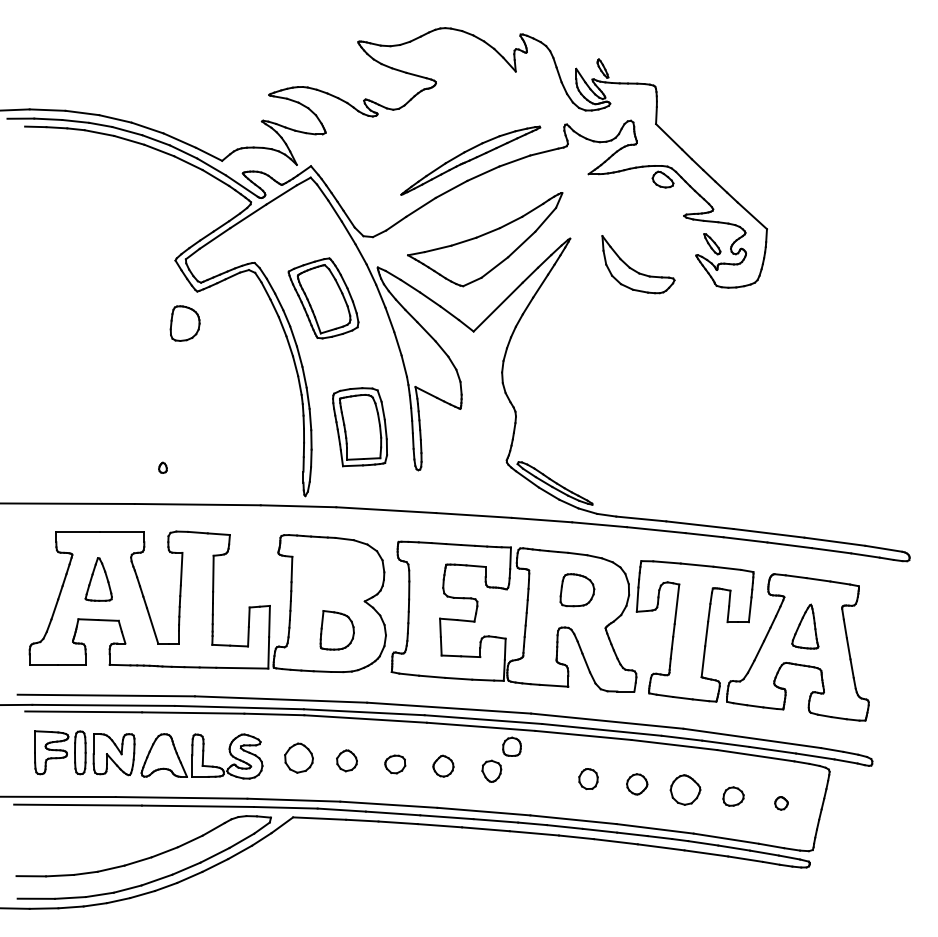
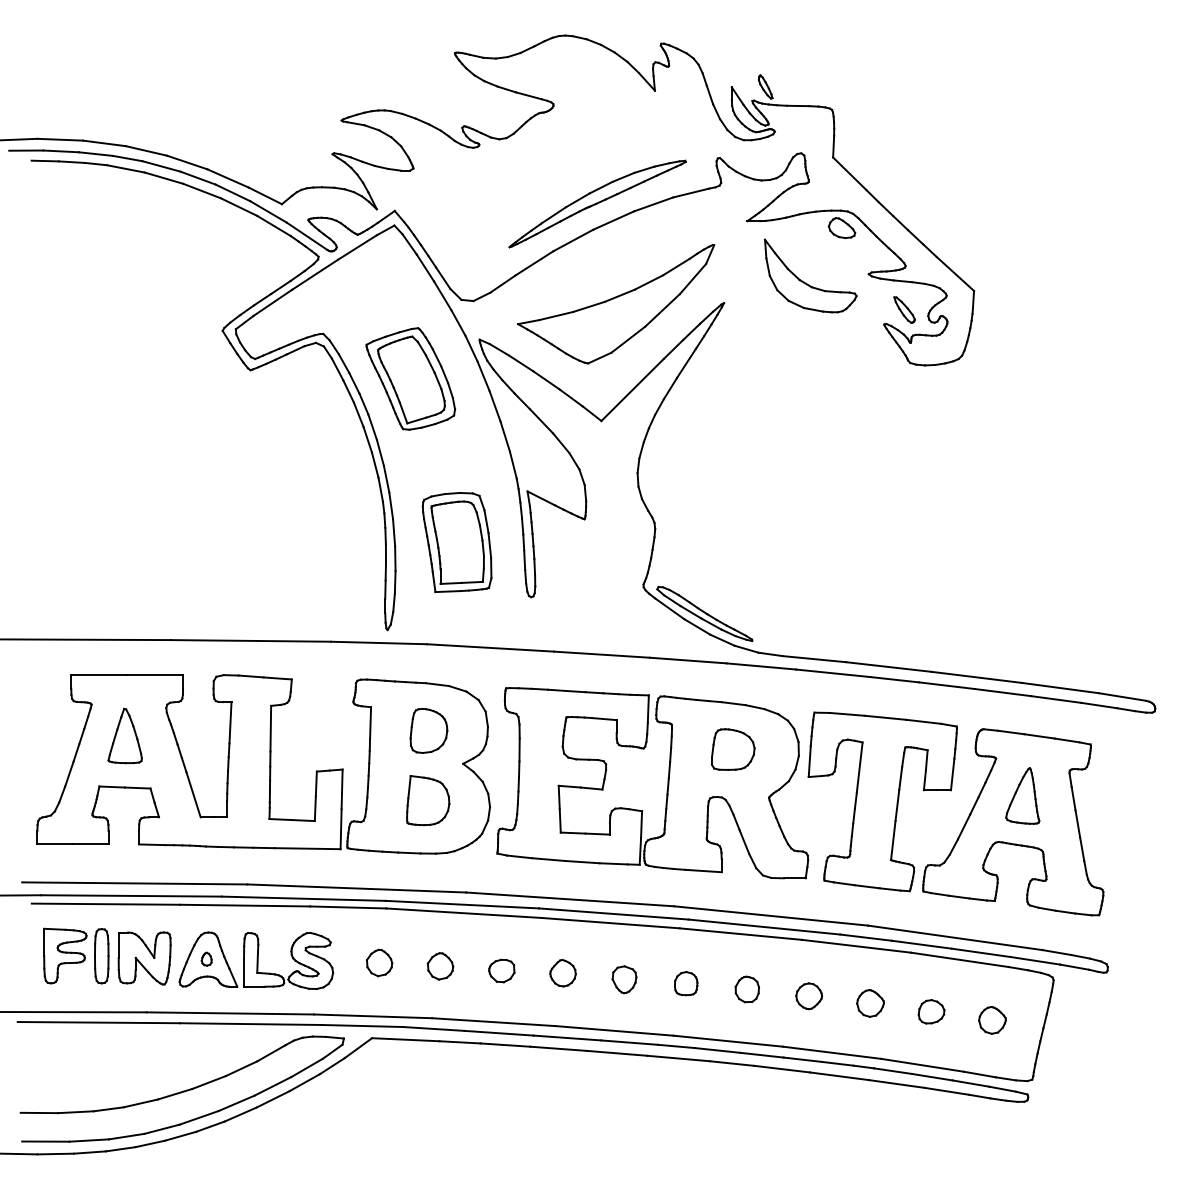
part: (633, 268) -> (804, 281), moved
part: (184, 323) -> (428, 730), moved
part: (162, 467) -> (206, 958), moved
part: (512, 746) -> (686, 983), moved
part: (298, 757) -> (379, 962), size x0.71
part: (685, 790) -> (870, 1003), size x0.71
part: (781, 803) -> (992, 1020), size x1.67

